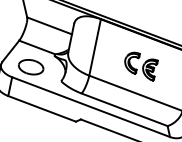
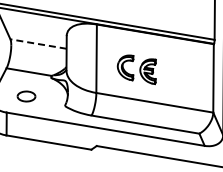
line: (49, 25) -> (38, 43), solid -> dashed
part: (140, 65) -> (136, 69), moved
part: (31, 67) -> (26, 96), size x0.6

